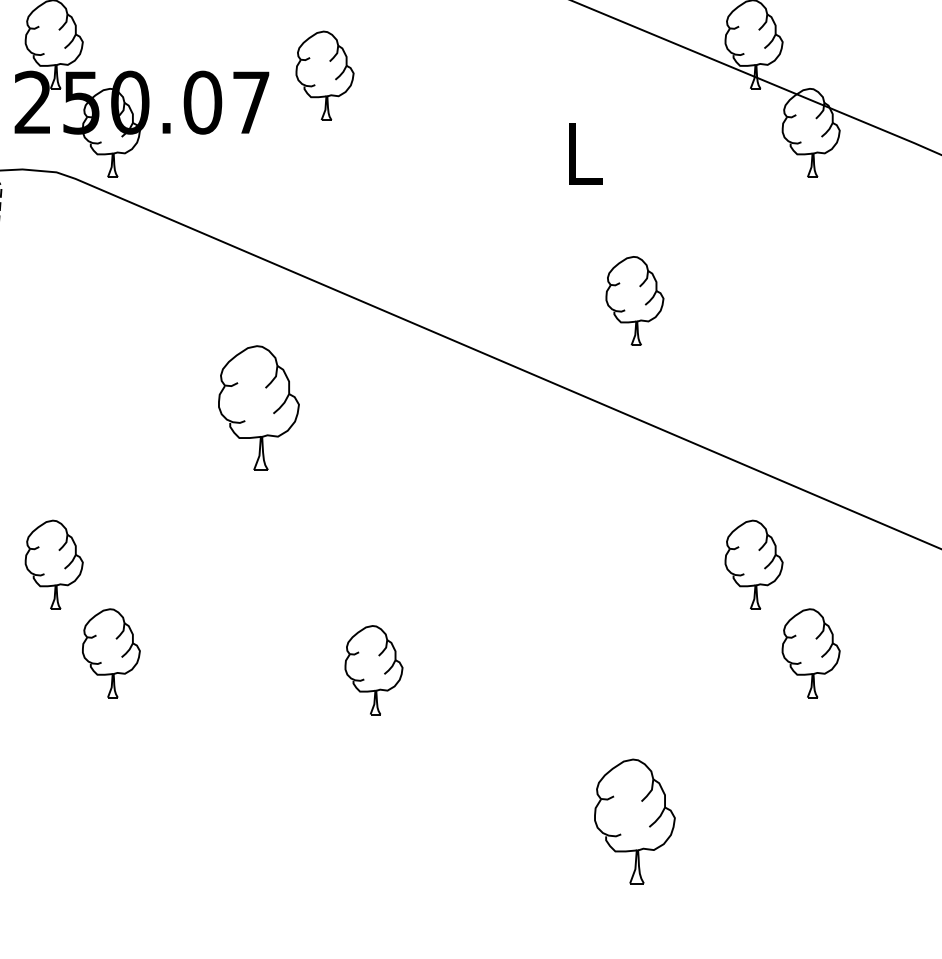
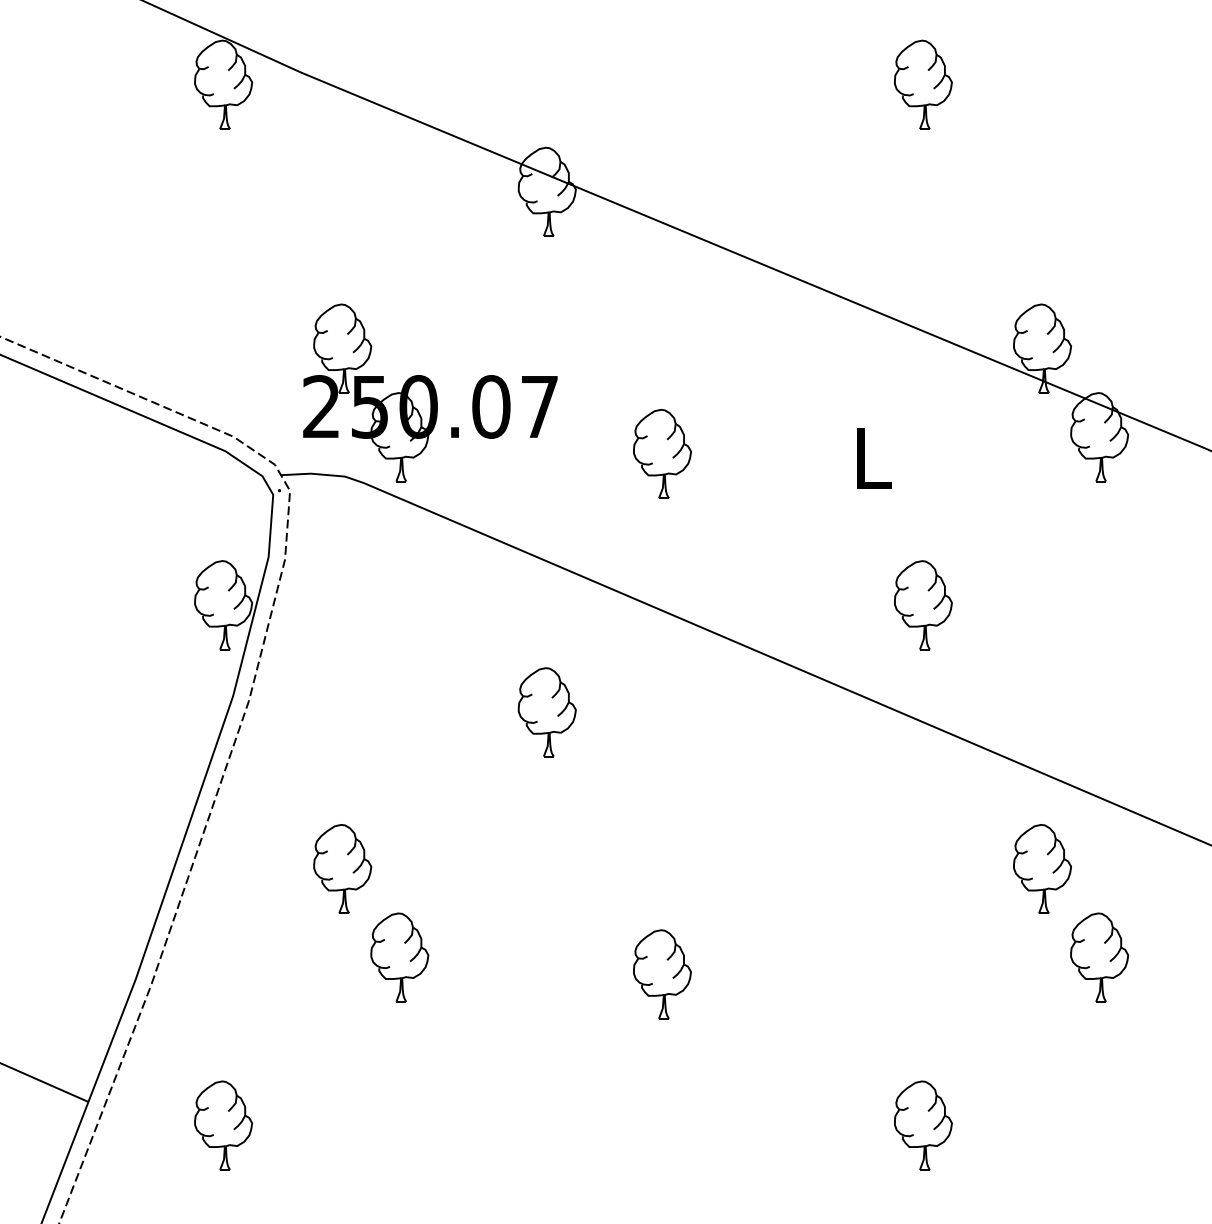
part: (325, 75) -> (662, 453), moved
part: (258, 408) -> (546, 712), size x0.71
part: (635, 821) -> (923, 1125), size x0.71

